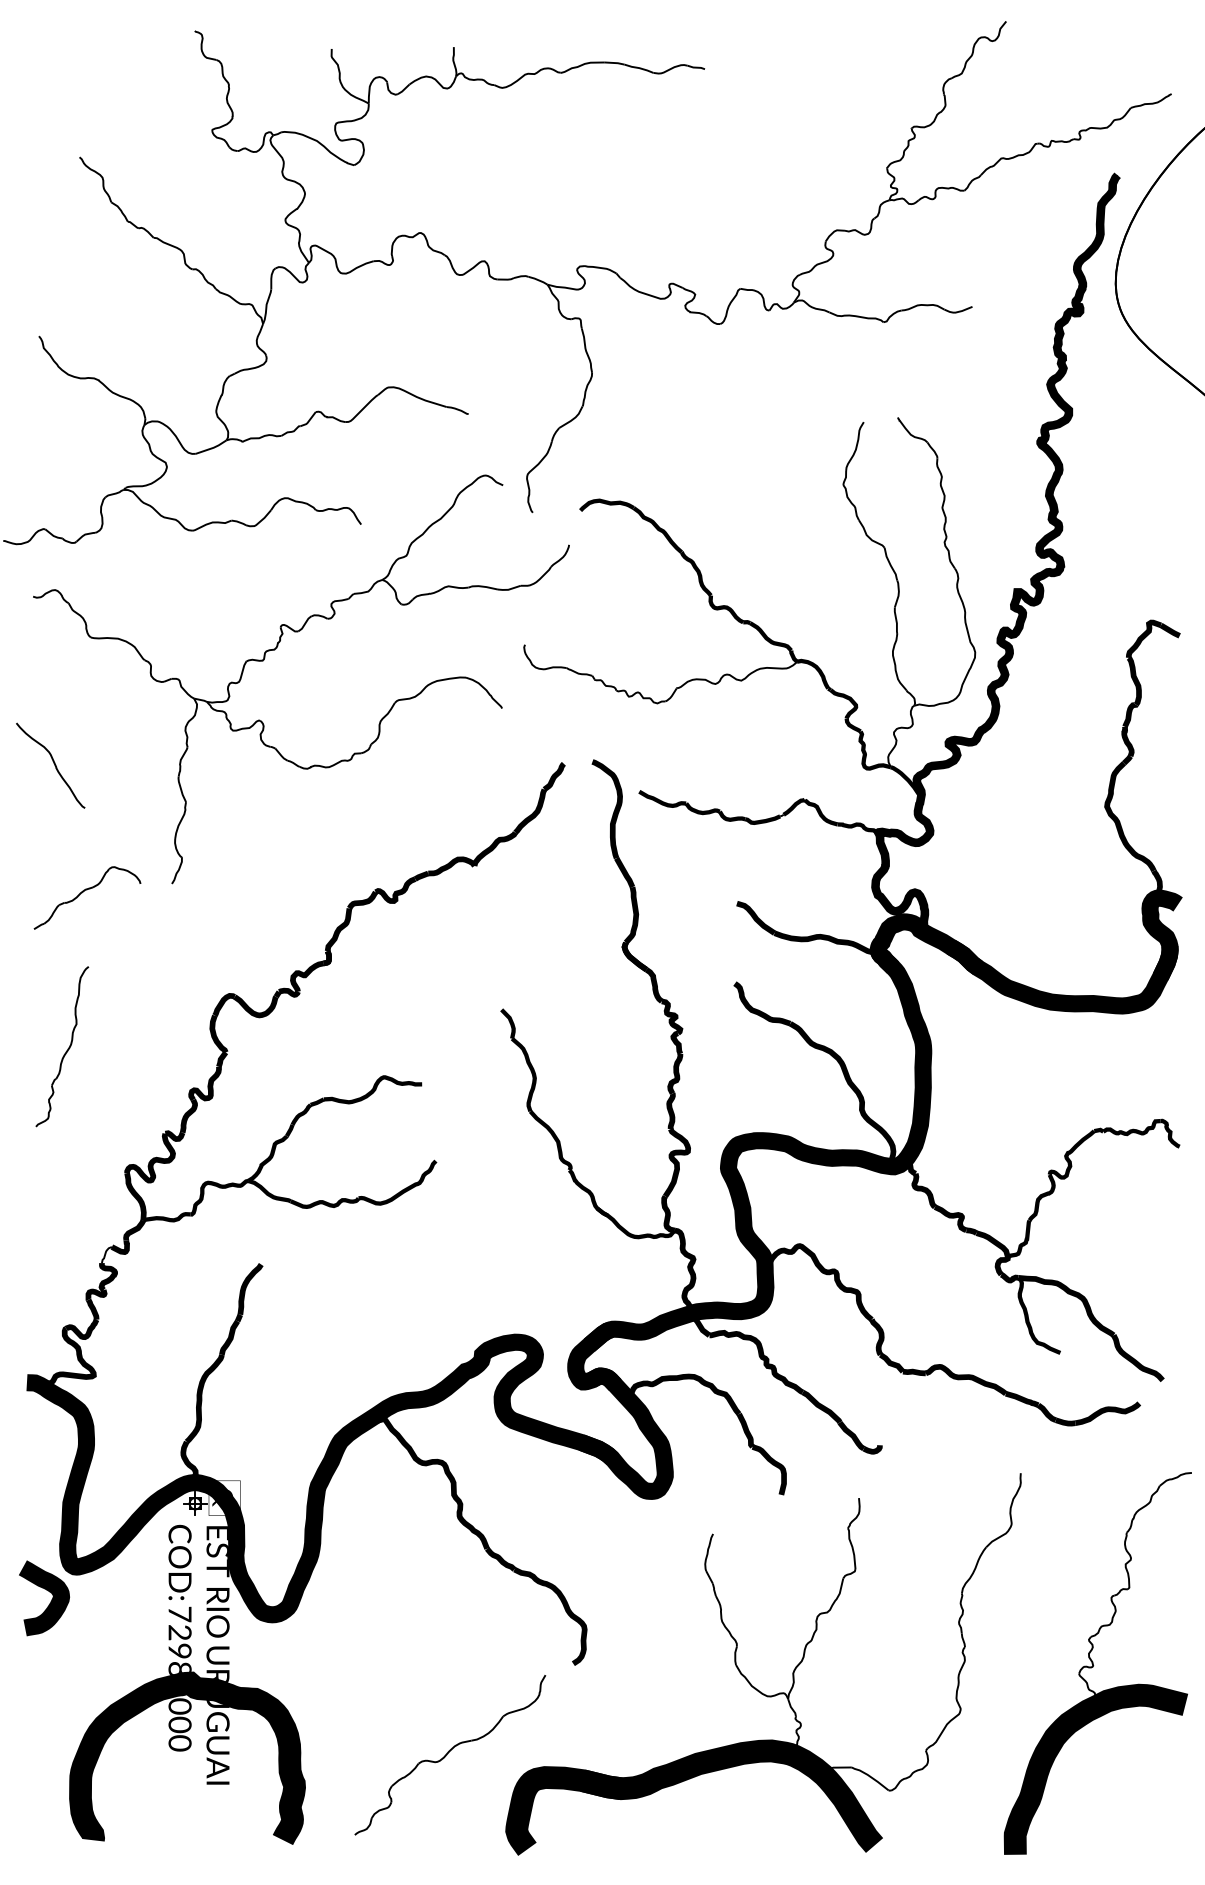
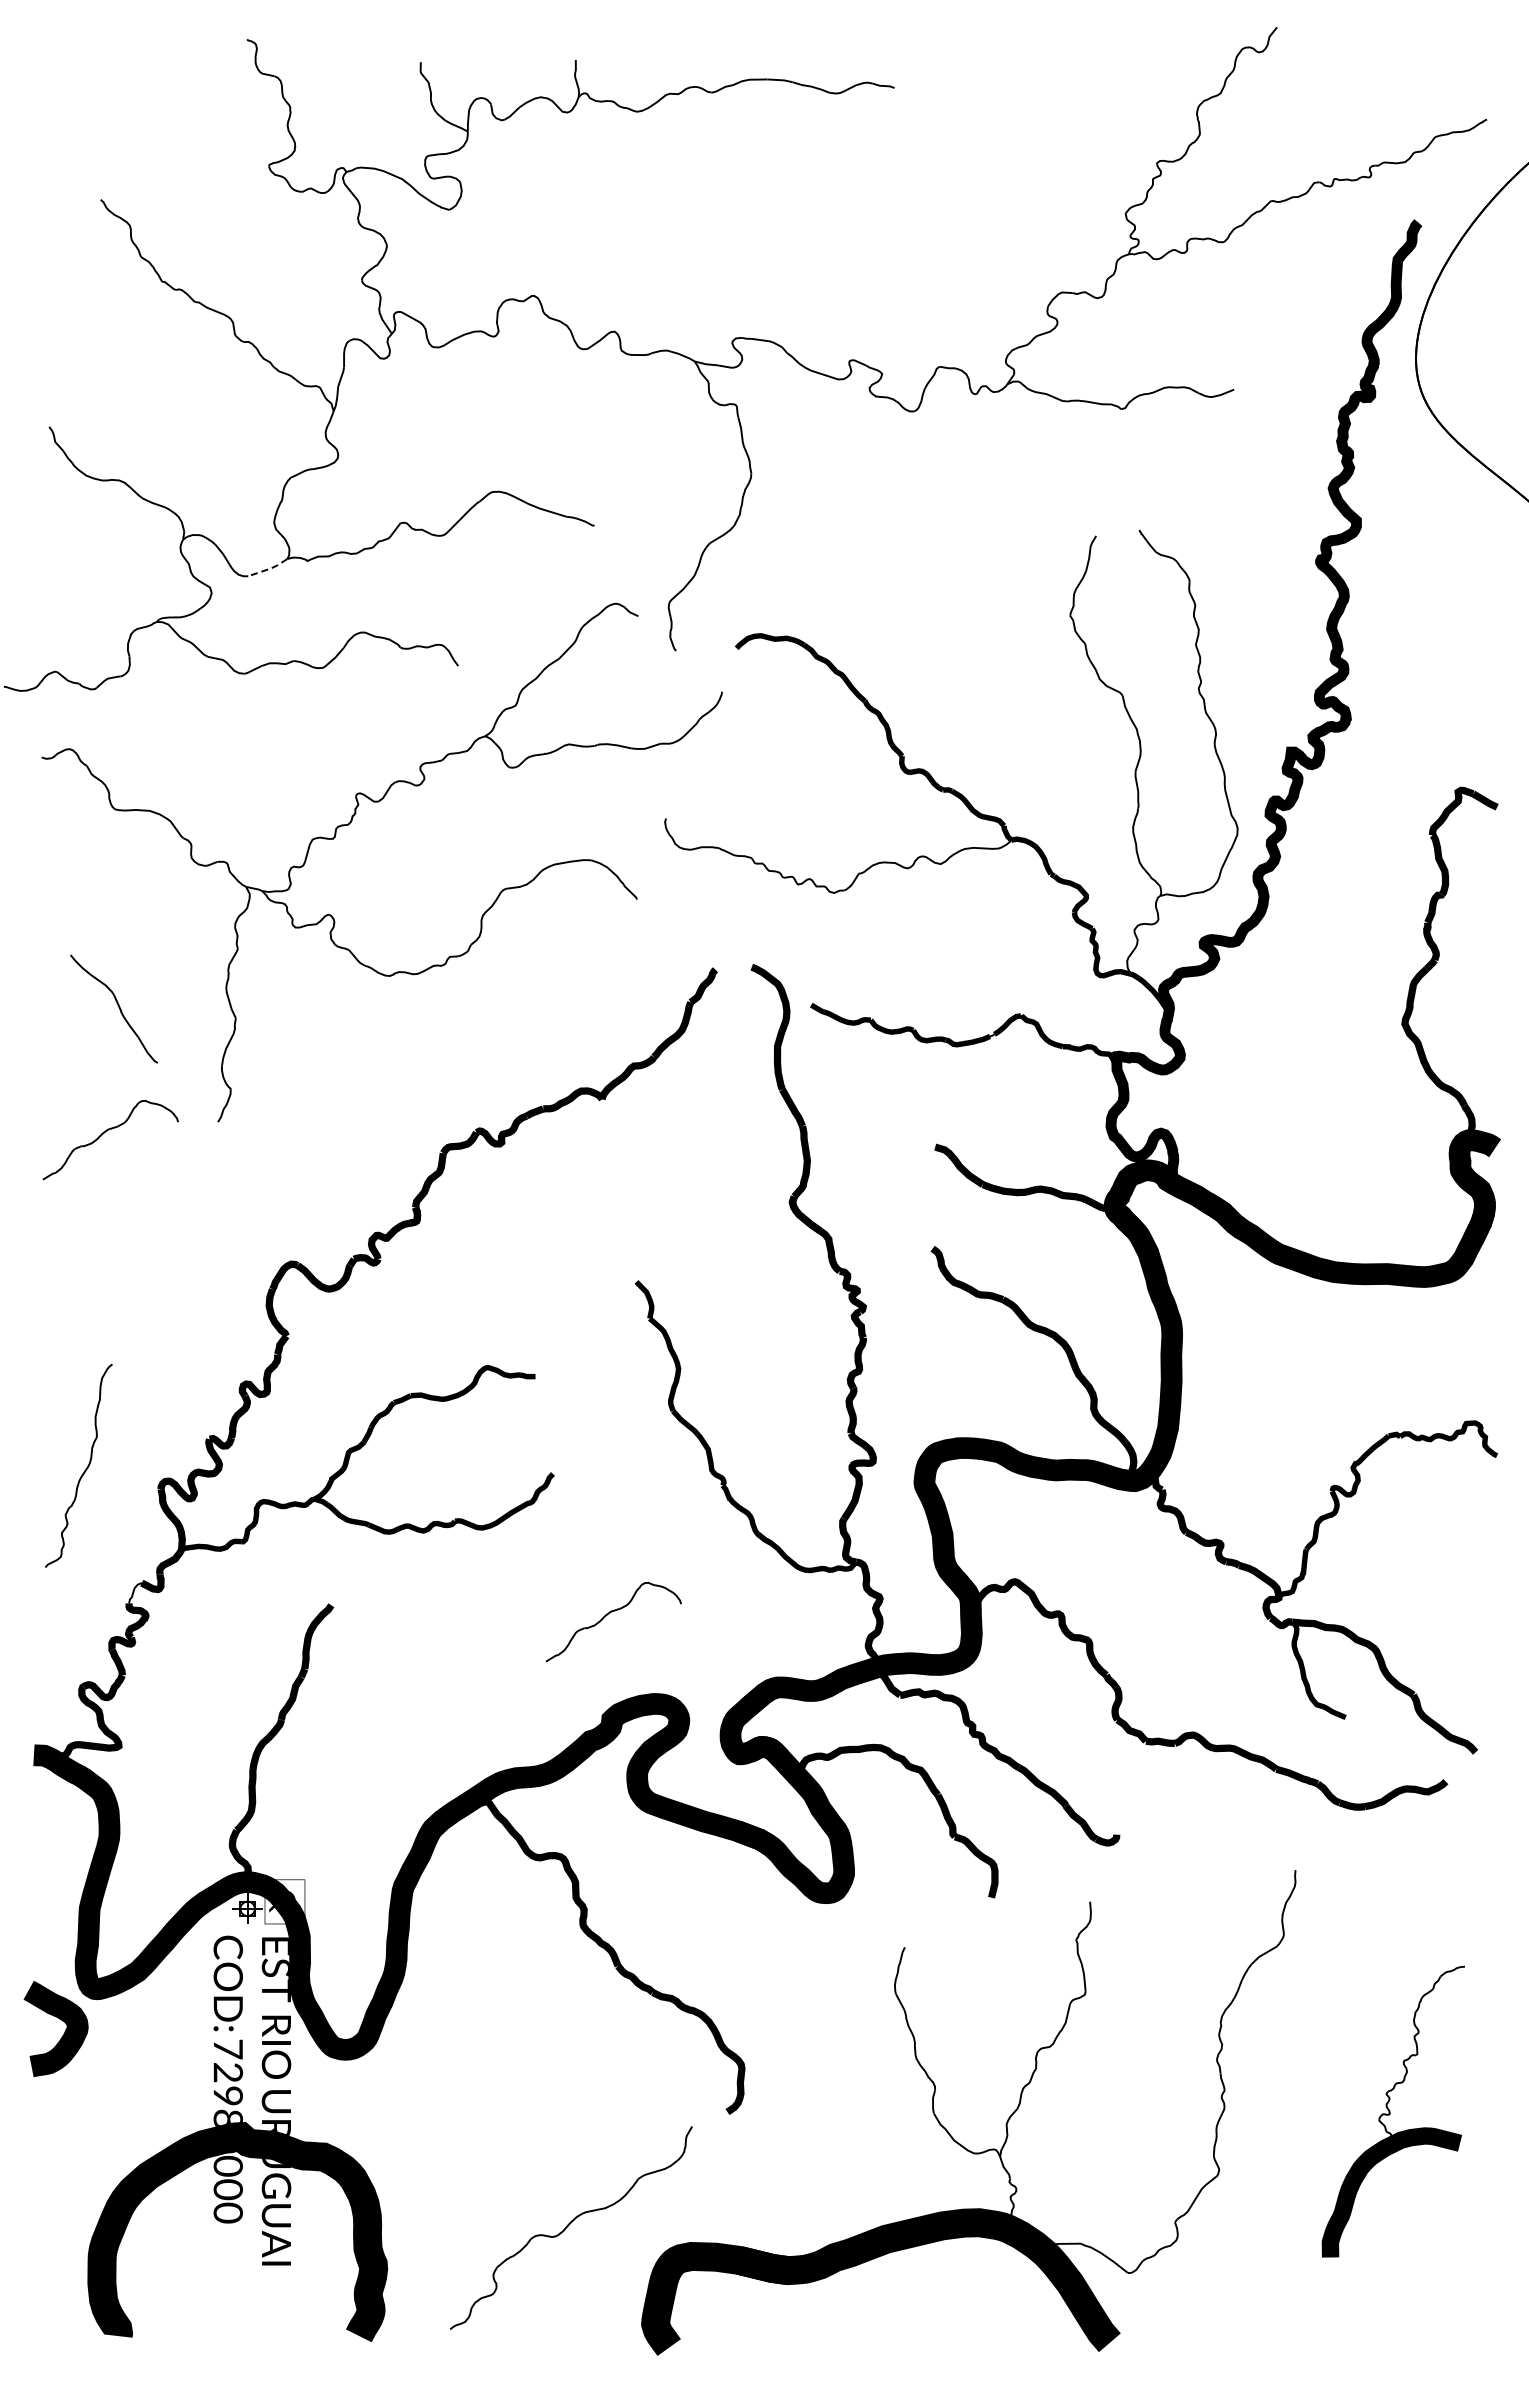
line: (212, 448) -> (269, 569), solid -> dashed
curve: (53, 762) -> (117, 1005), moved
part: (67, 1048) -> (85, 1468), moved
part: (478, 1272) -> (607, 1615), added
part: (1098, 1663) -> (1393, 2111), size x0.6

